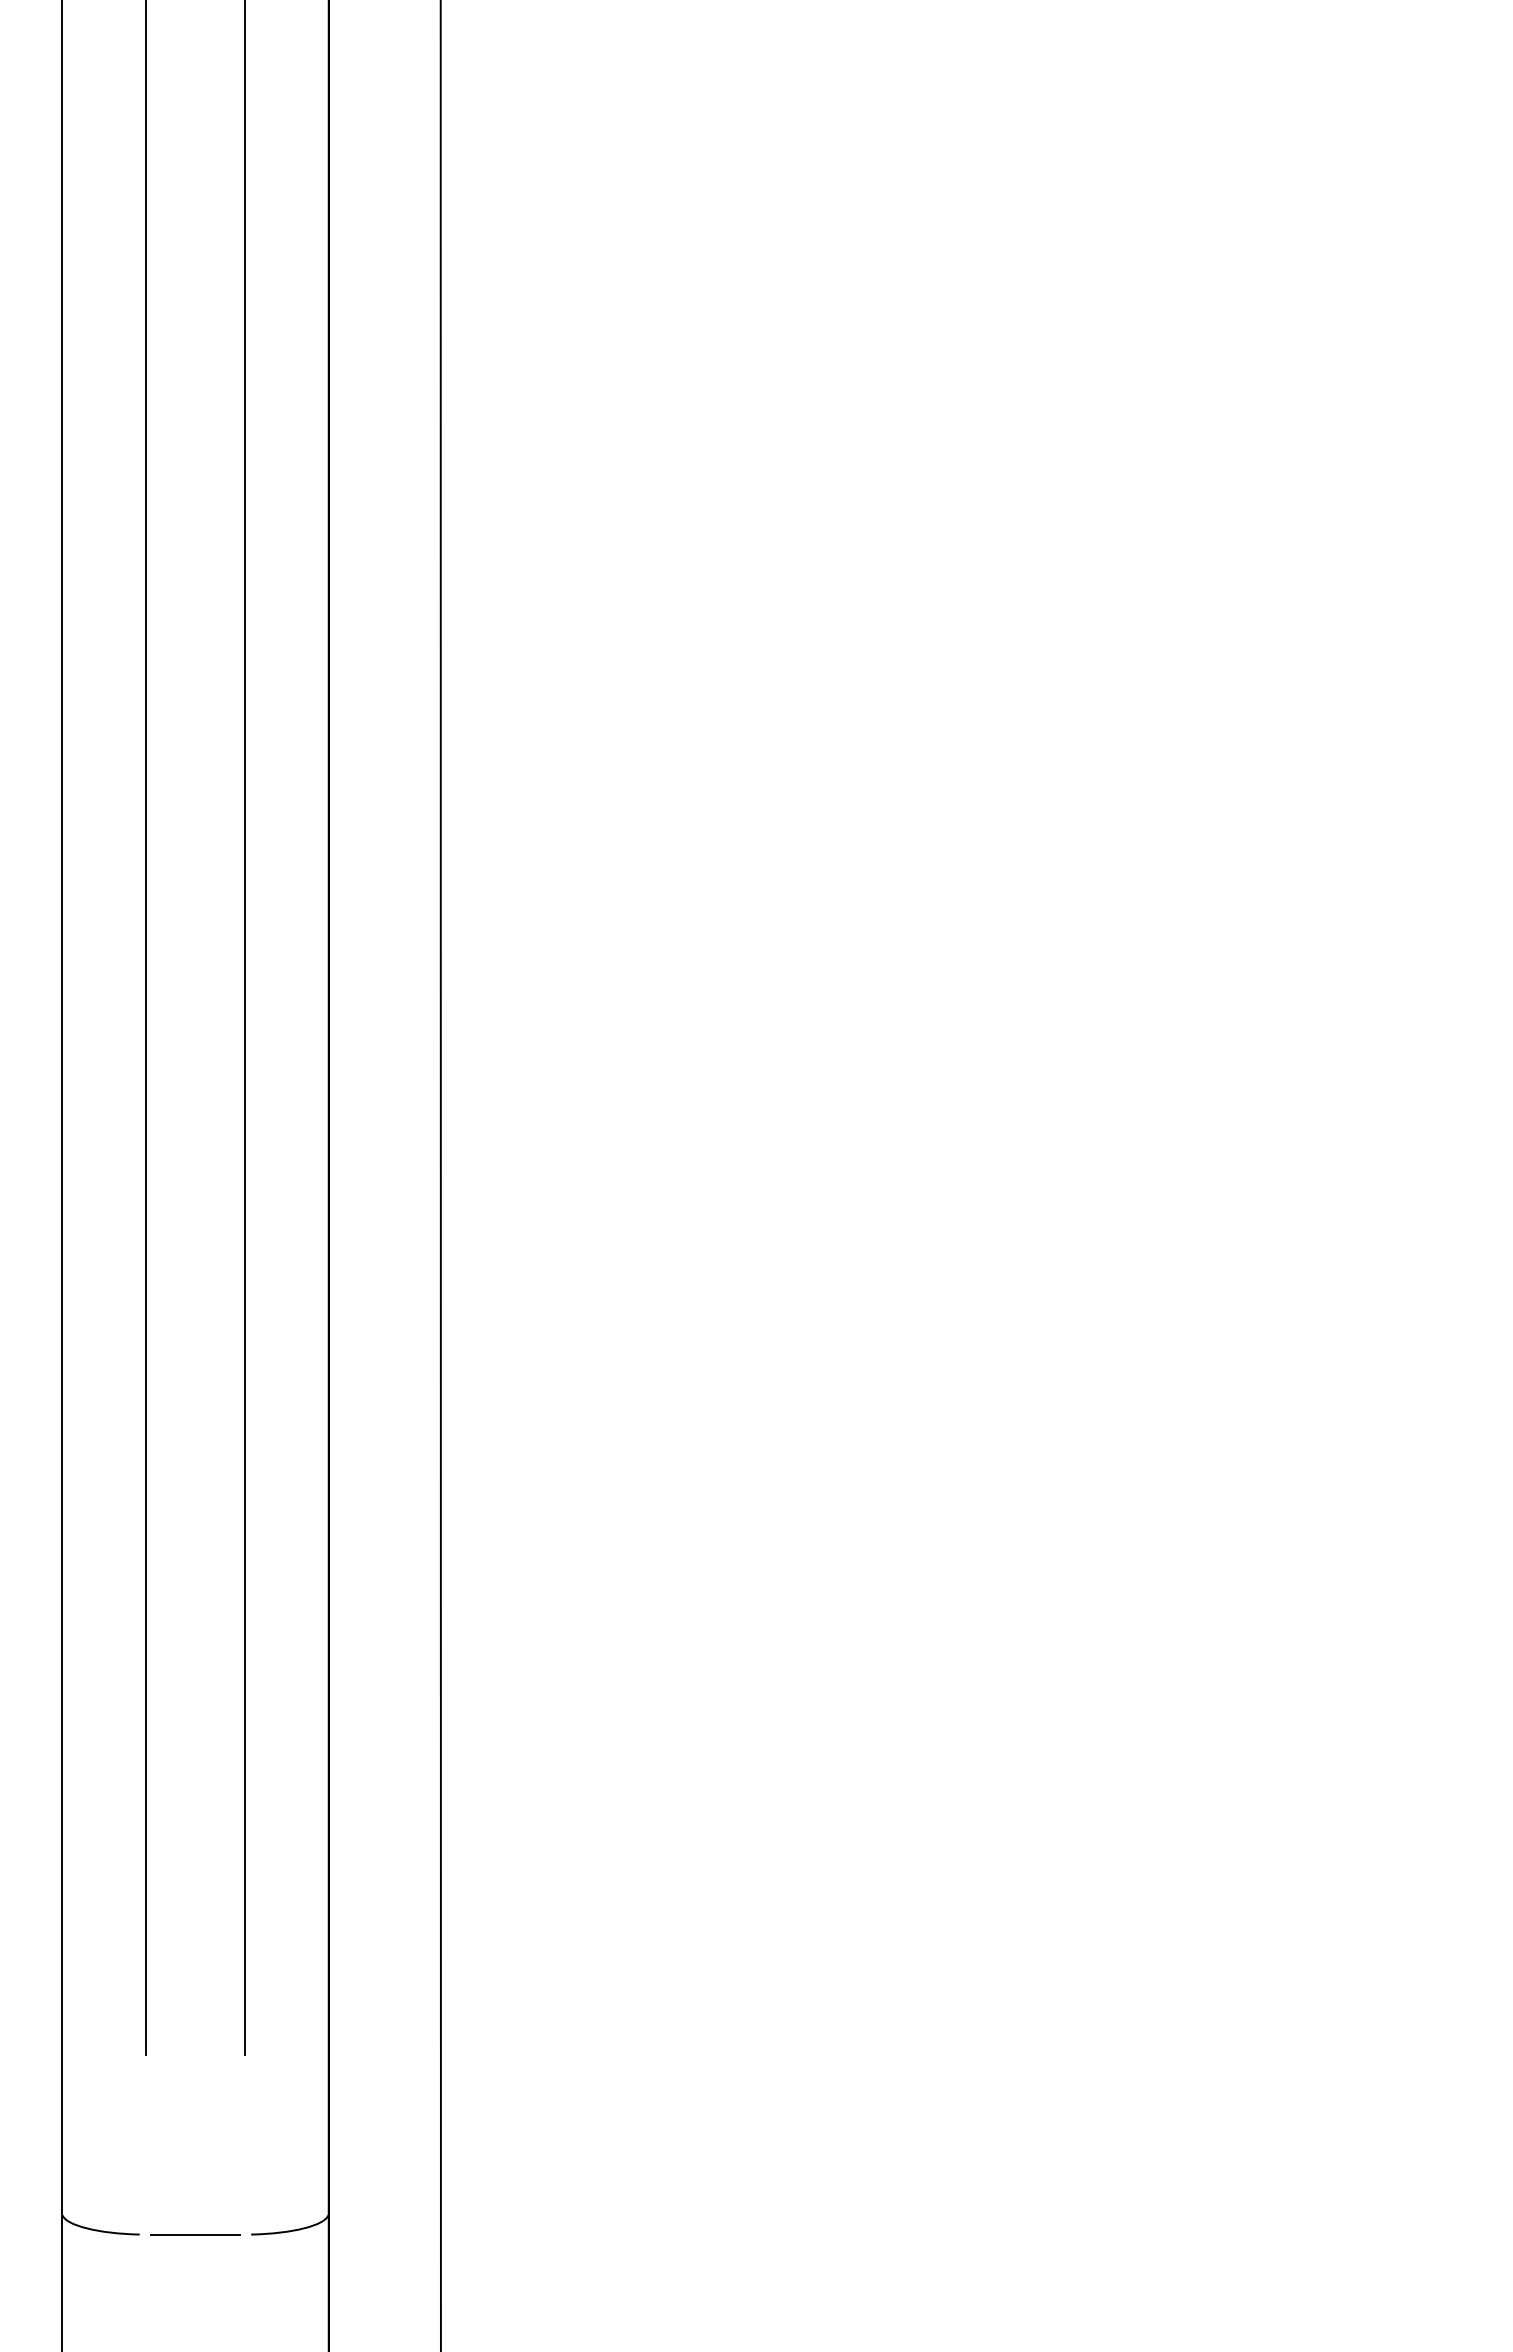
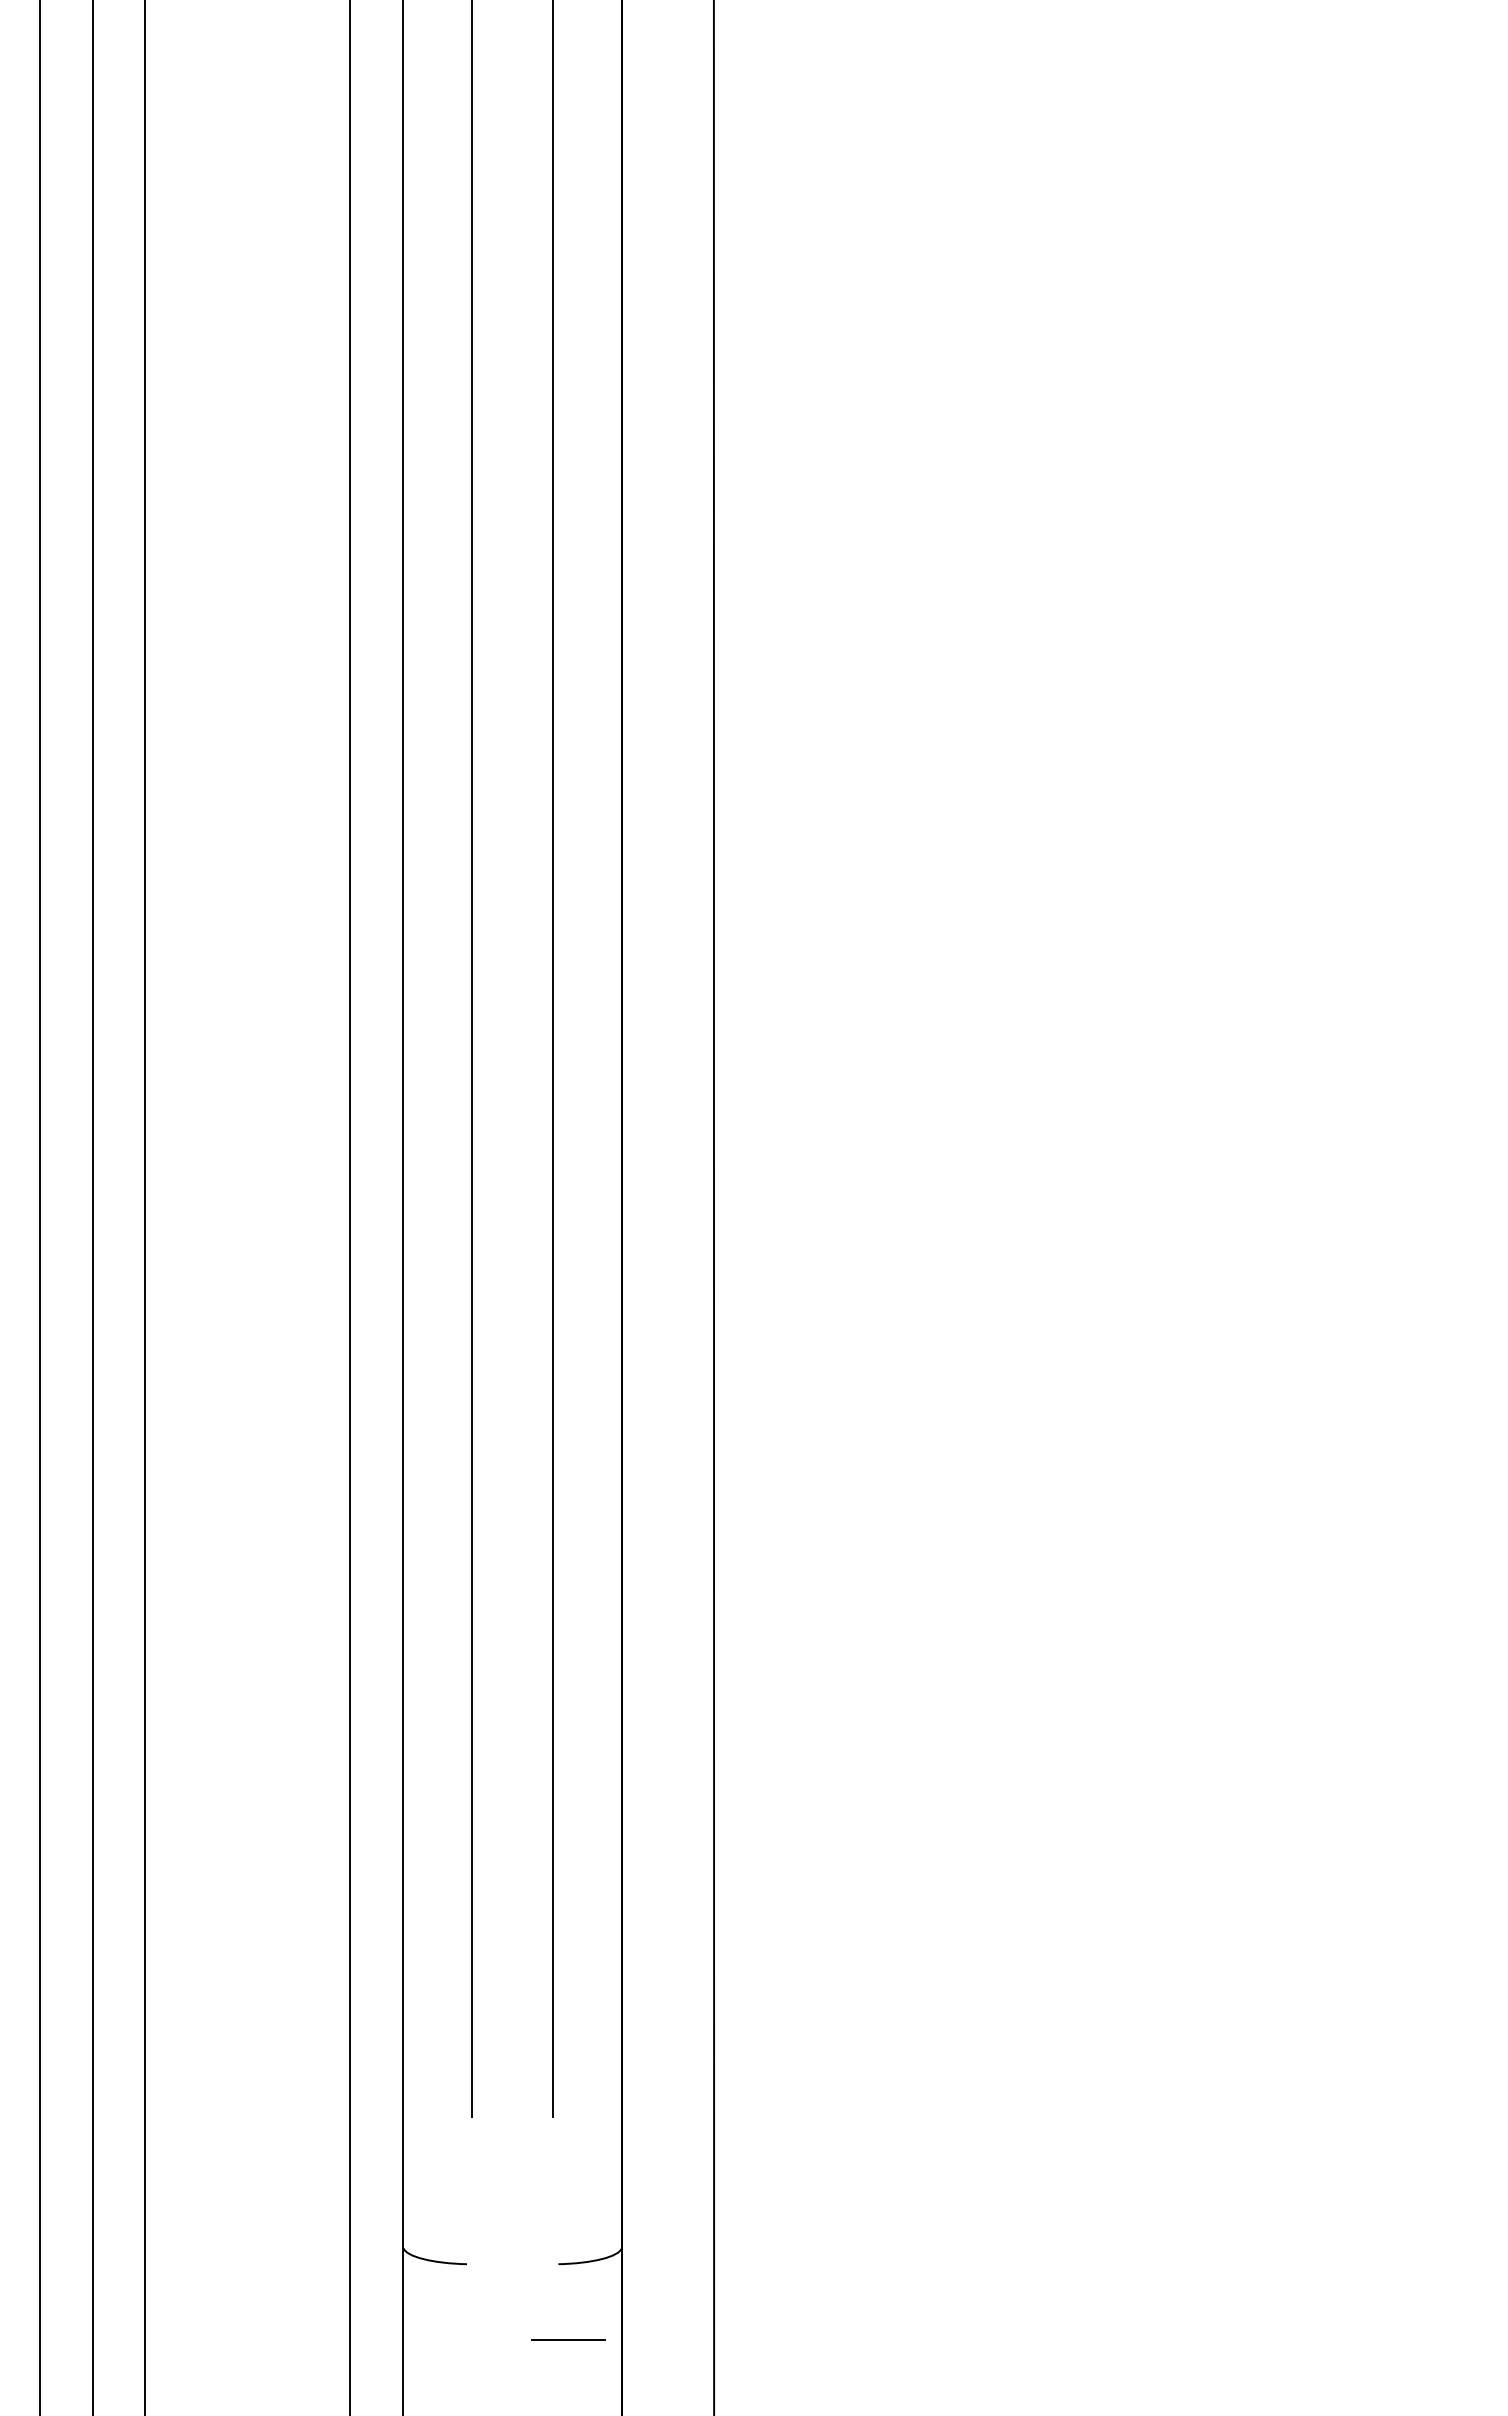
line: (195, 2233) -> (568, 2339), moved

